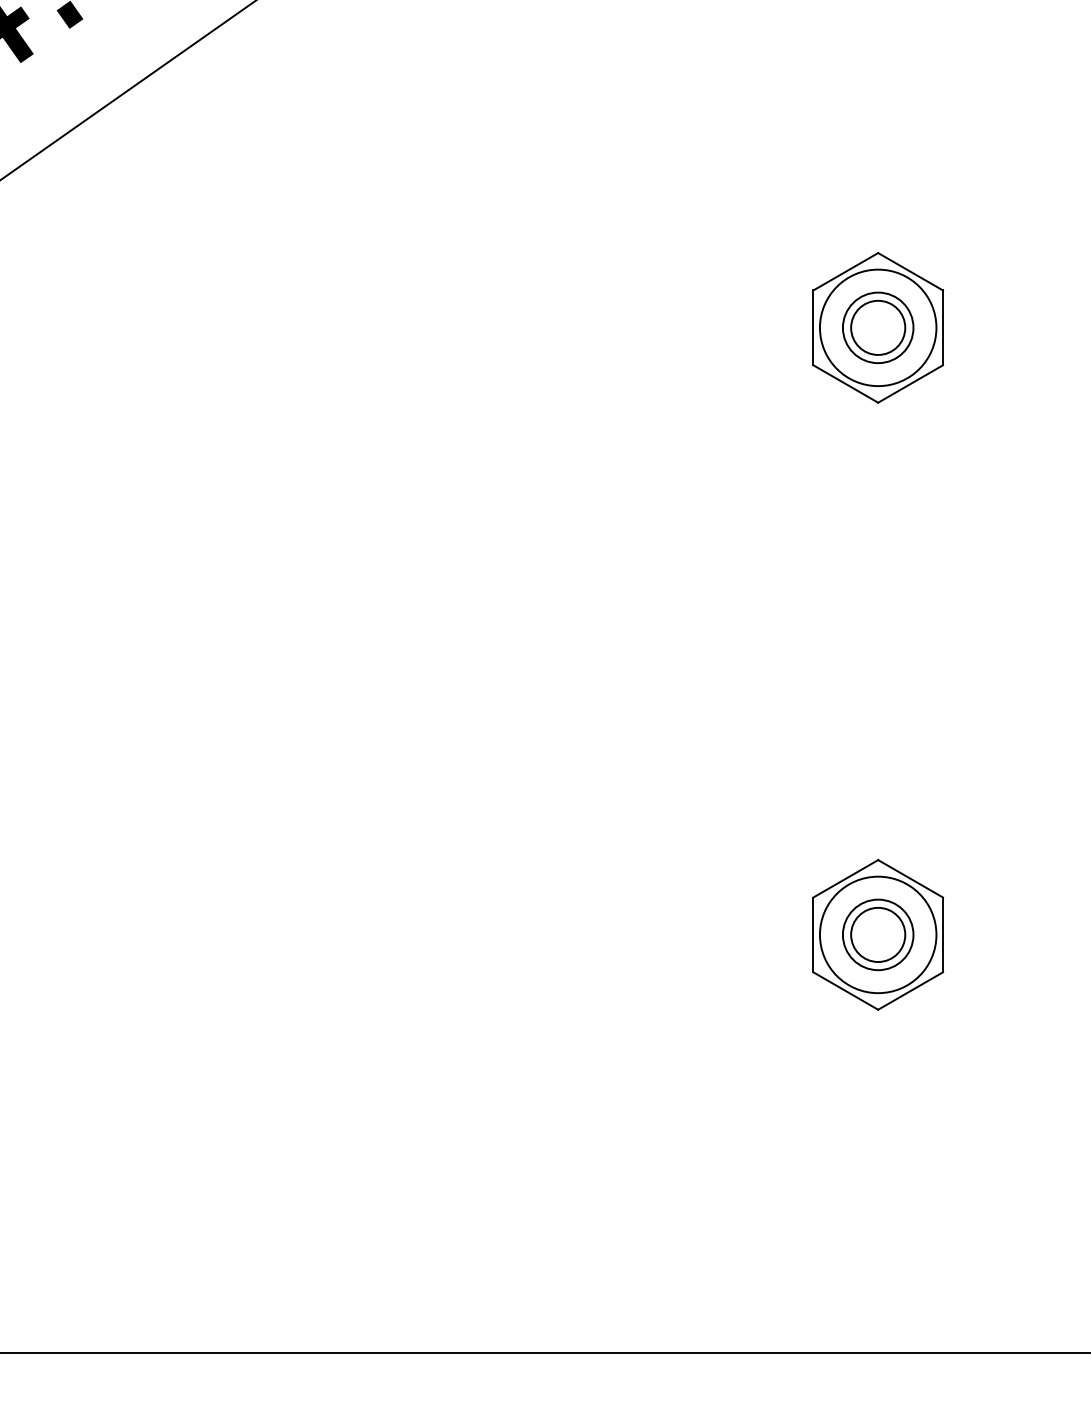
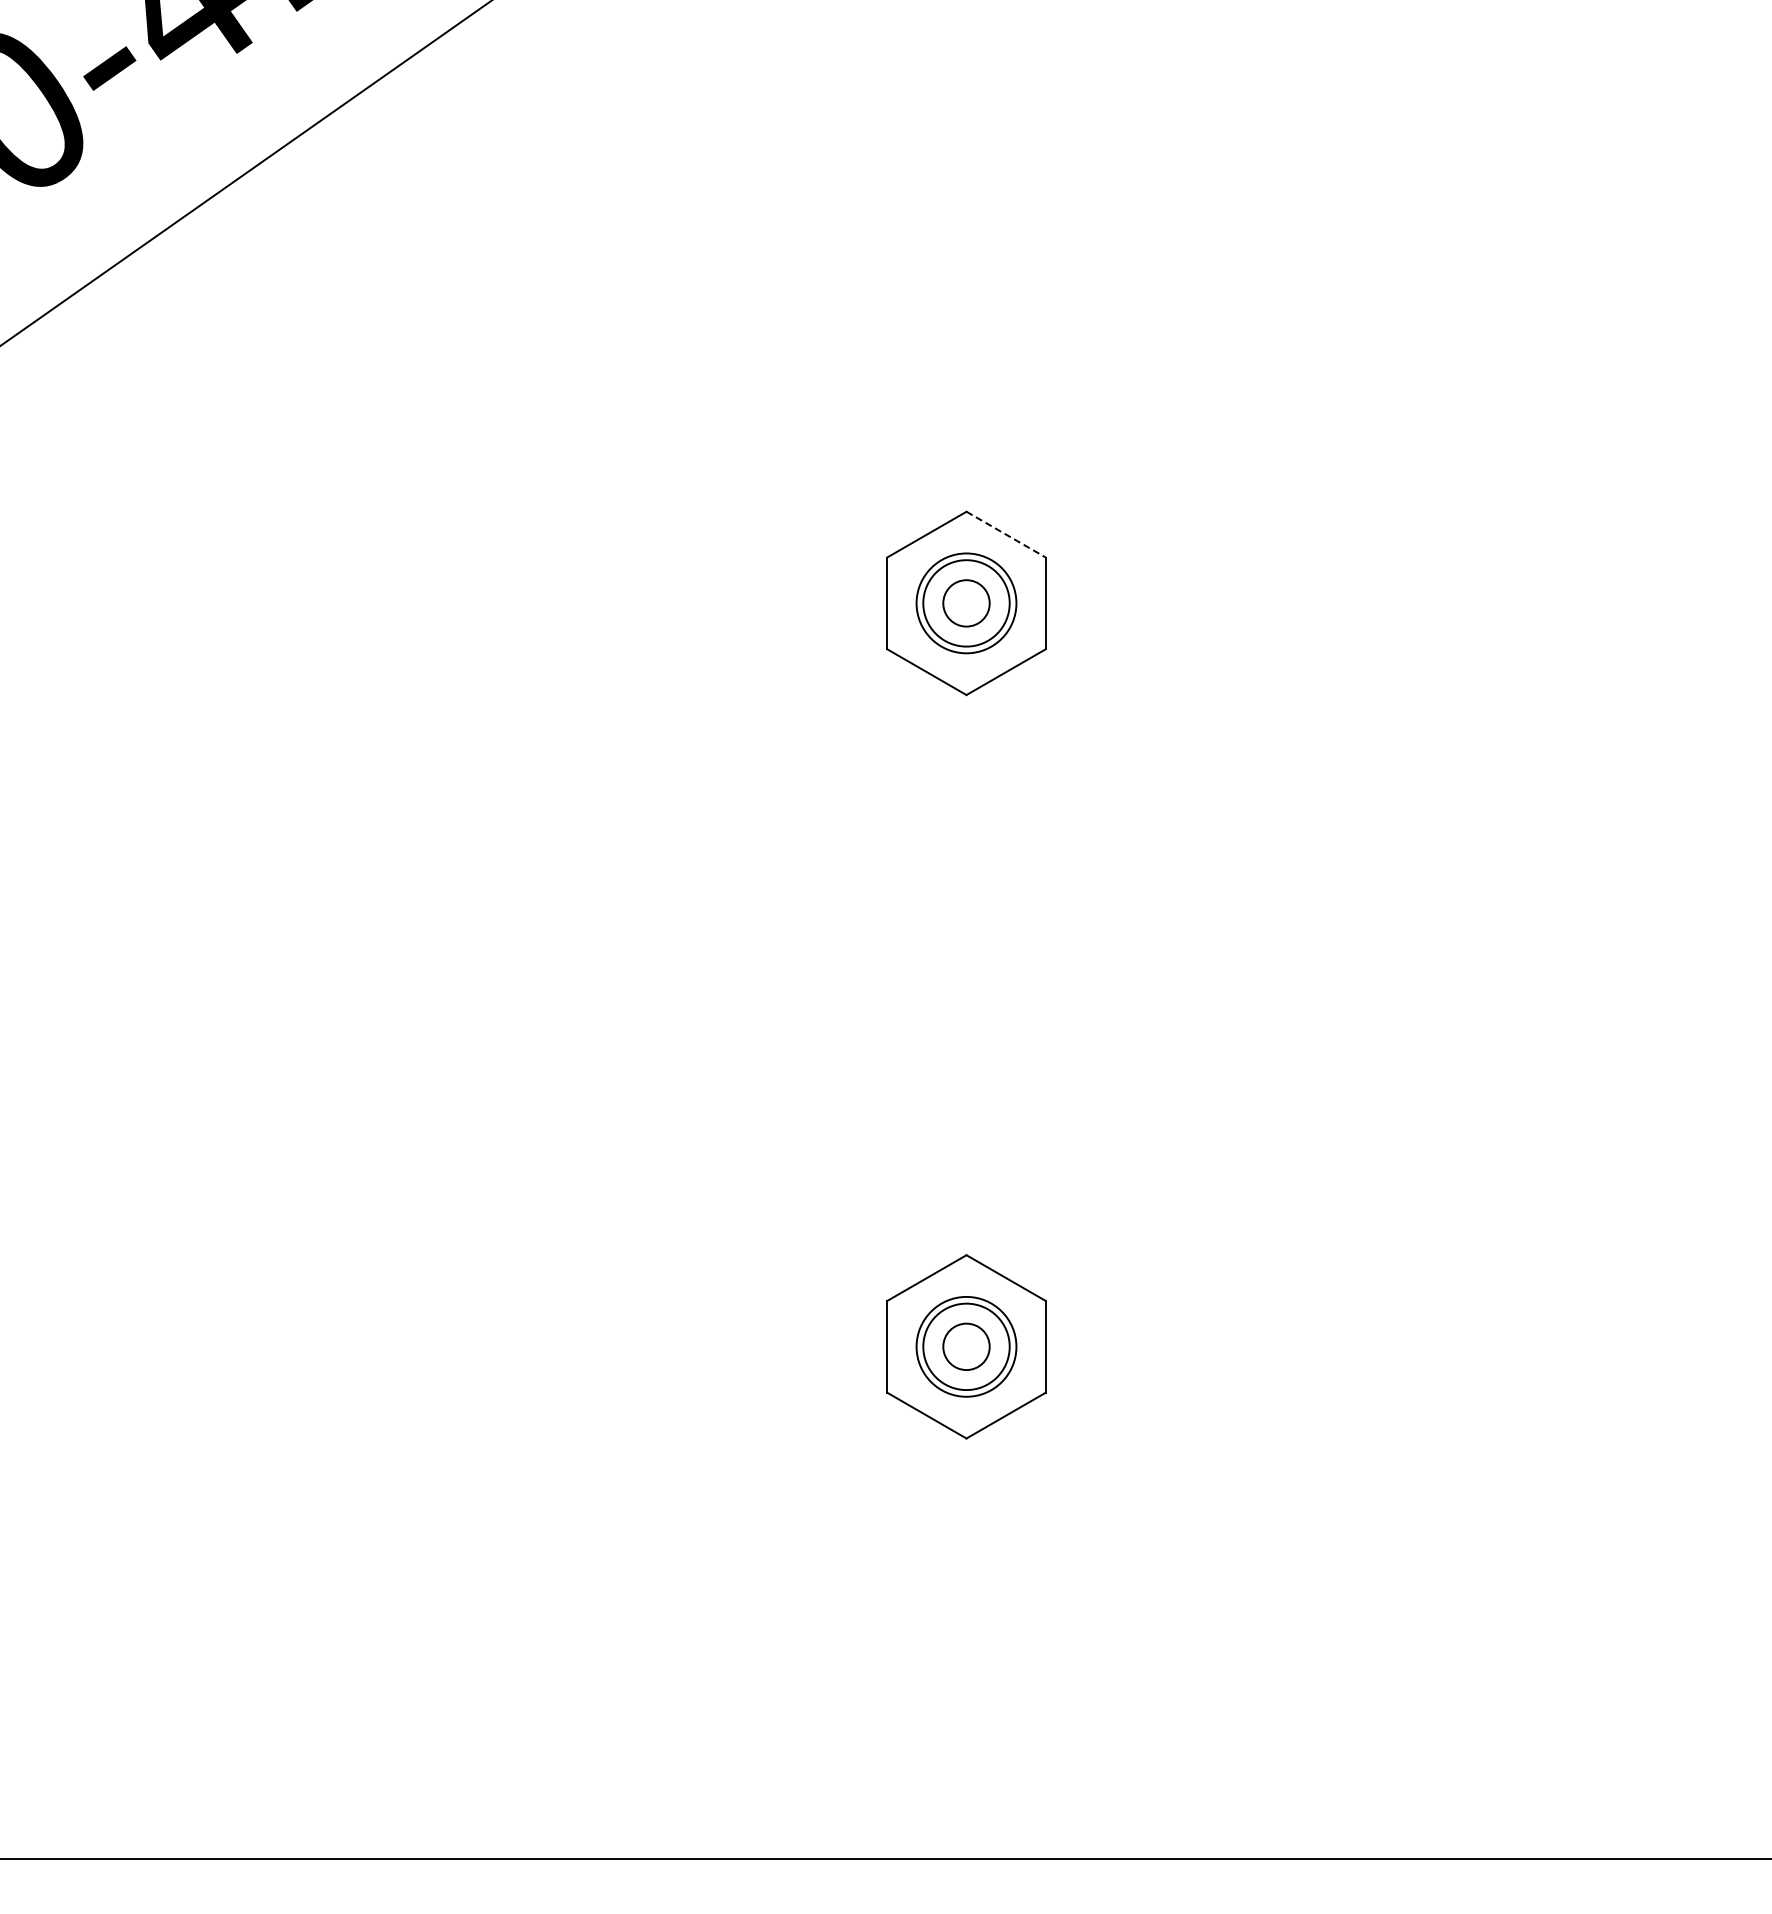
line: (910, 271) -> (1006, 534), solid -> dashed
circle: (878, 327) -> (966, 603), size x0.7
circle: (878, 327) -> (966, 603), size x0.7
circle: (878, 934) -> (966, 1346), size x0.7
circle: (878, 934) -> (966, 1346), size x0.7

